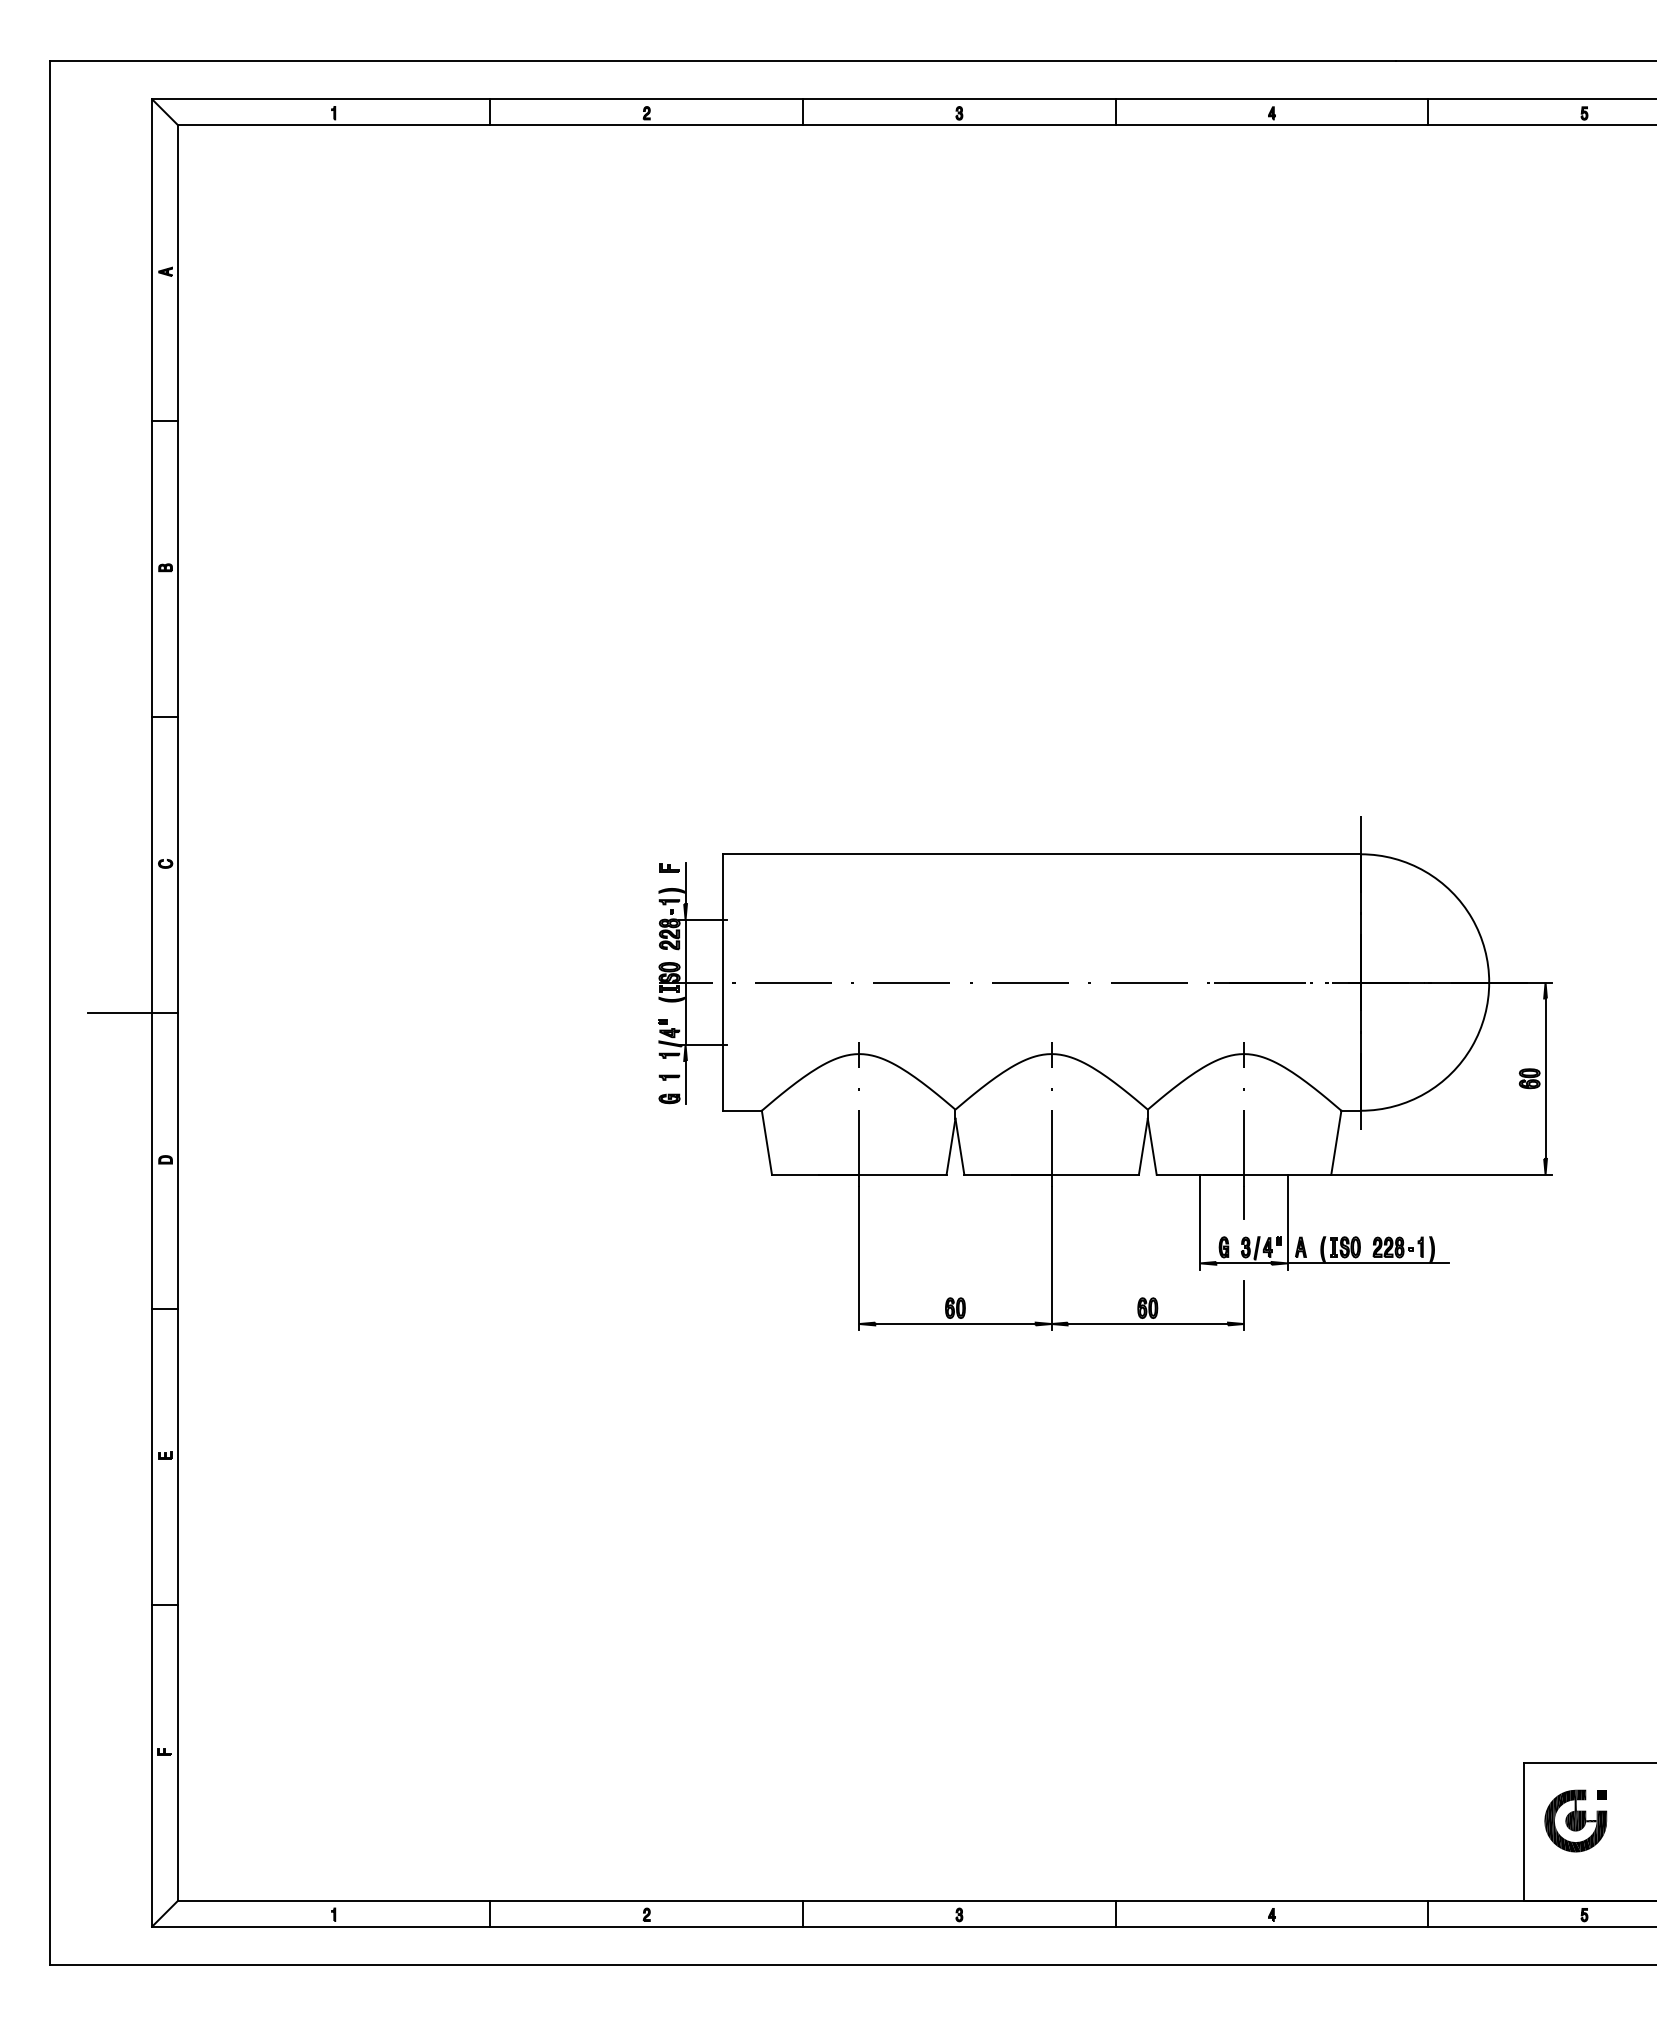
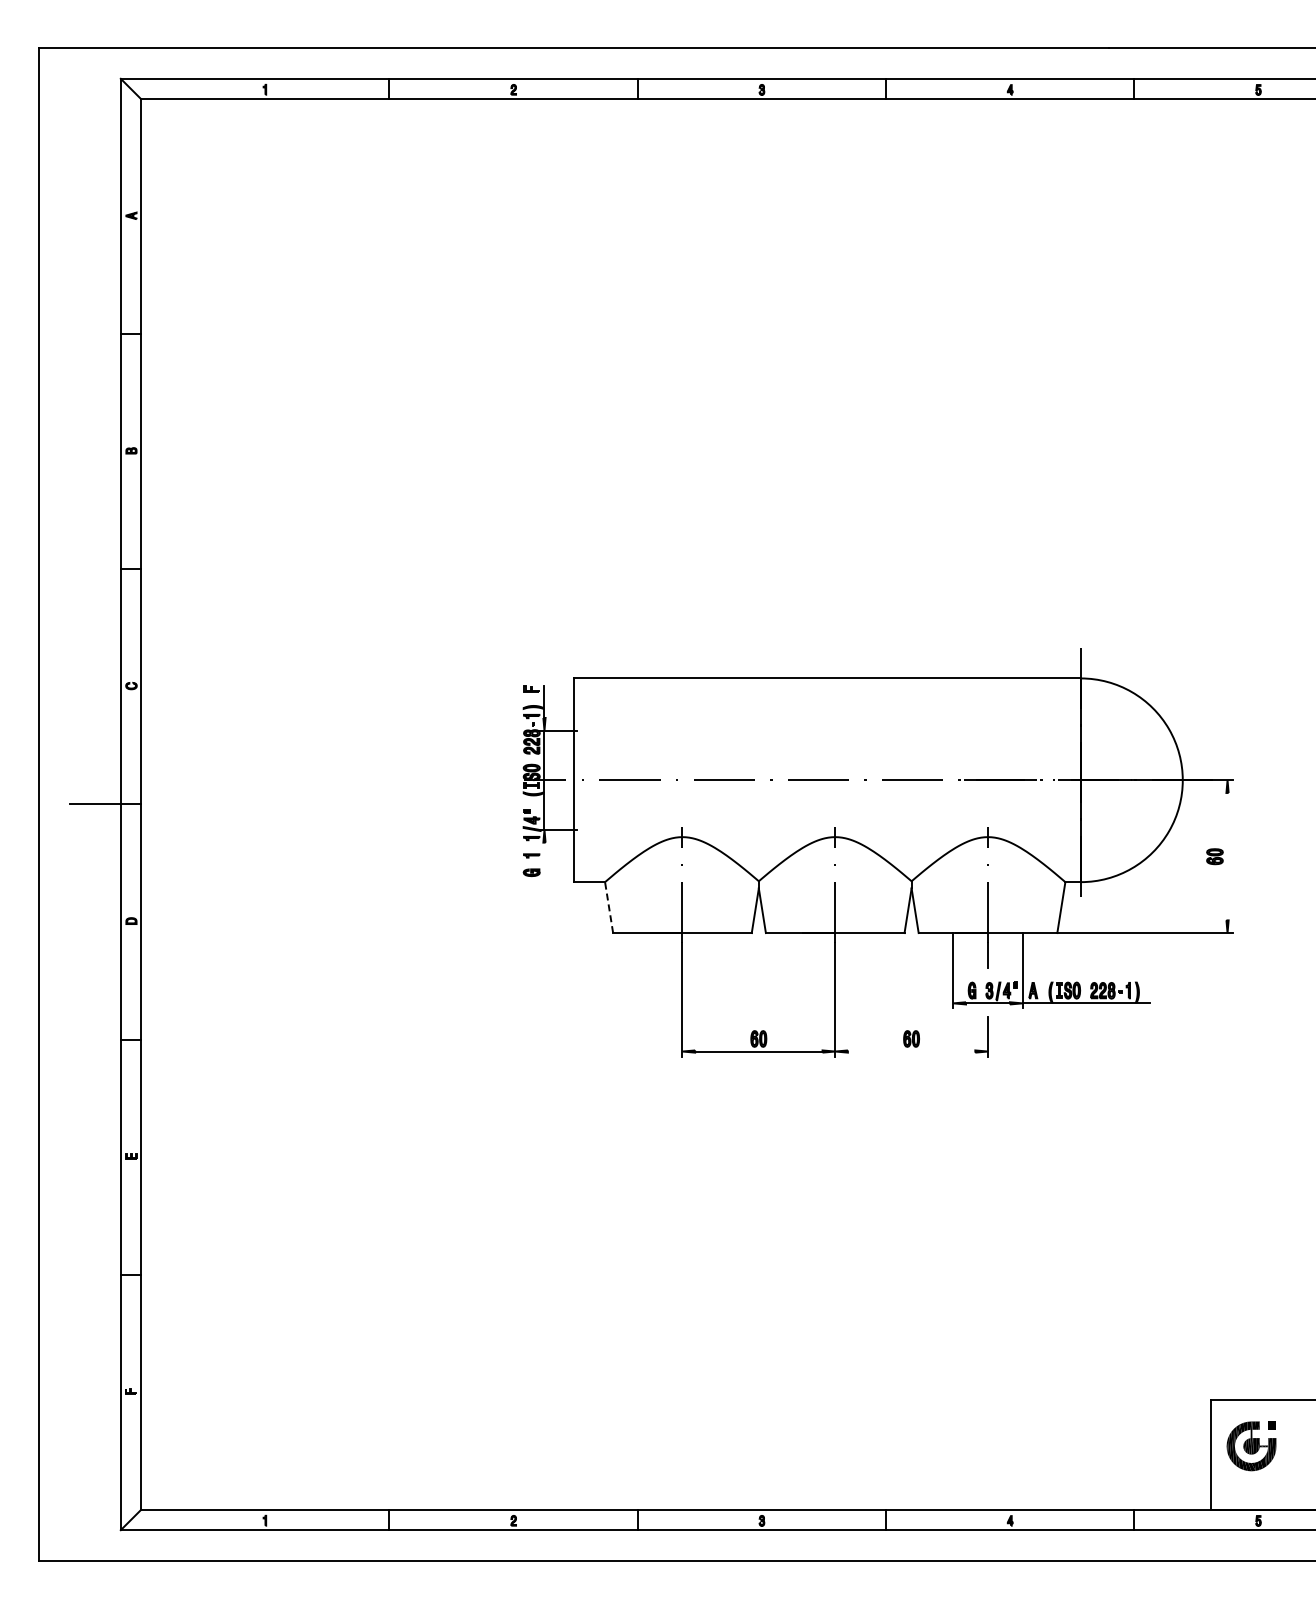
line: (1545, 1078) -> (1227, 856), removed
line: (685, 1082) -> (544, 859), removed
line: (767, 1142) -> (609, 907), solid -> dashed
line: (1147, 1323) -> (911, 1051), removed

